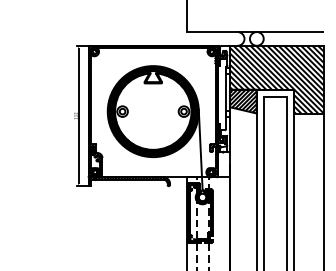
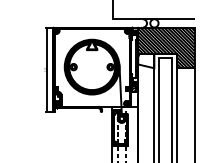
hatch: (243, 100) -> (146, 60), removed

